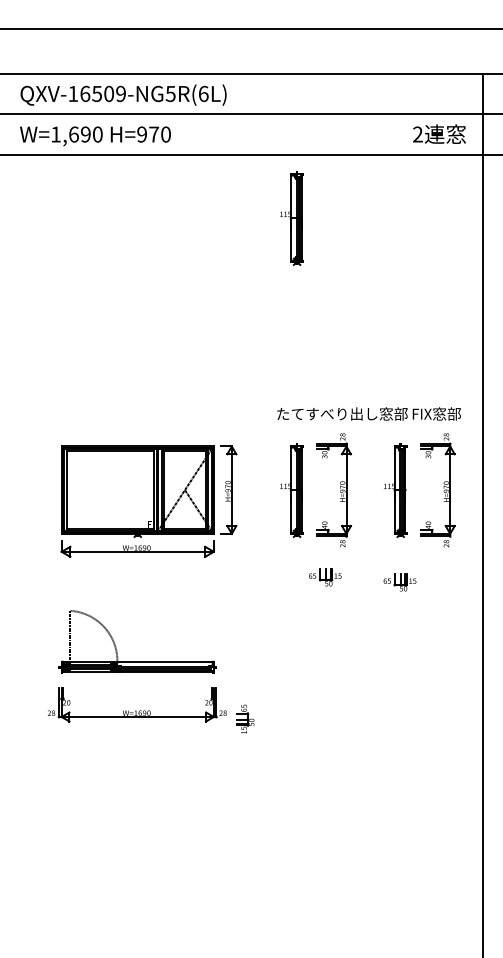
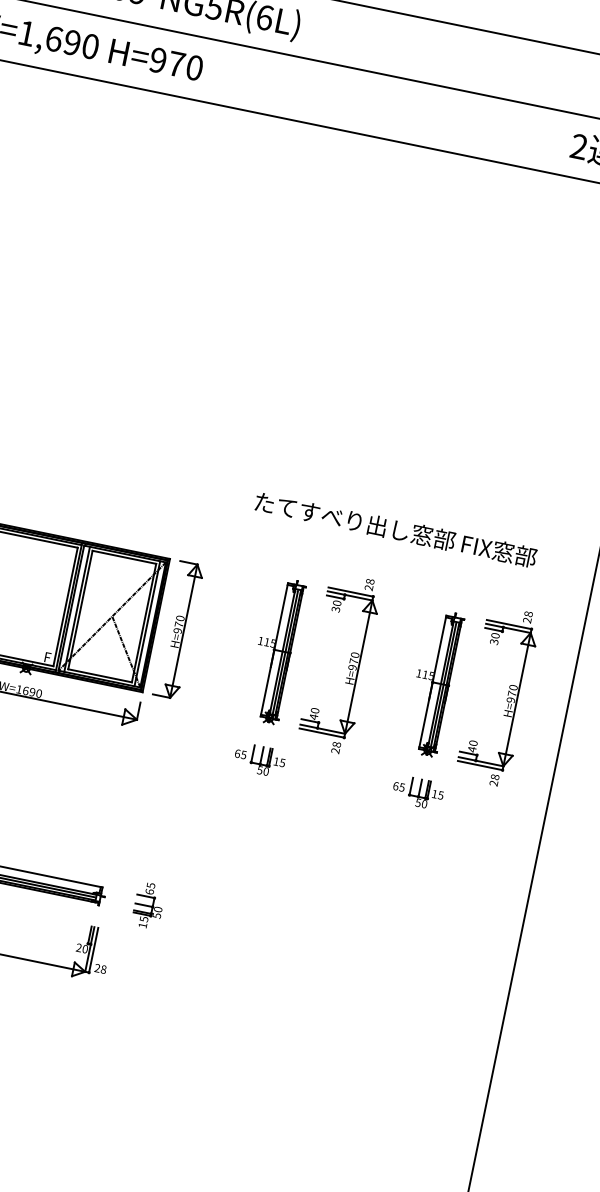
part: (291, 218) -> (359, 235), removed
text: (368, 413) -> (395, 528), moved
part: (325, 577) -> (260, 760), moved
part: (399, 582) -> (417, 792), moved
part: (245, 718) -> (149, 904), moved

